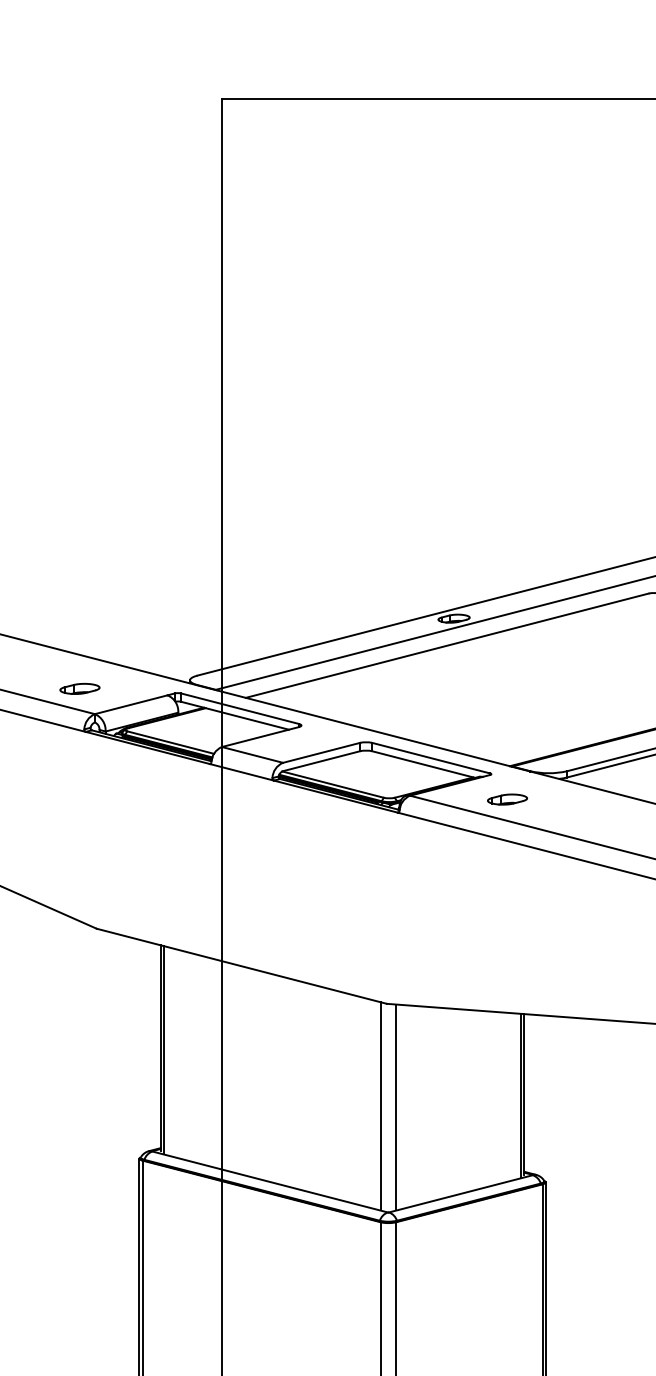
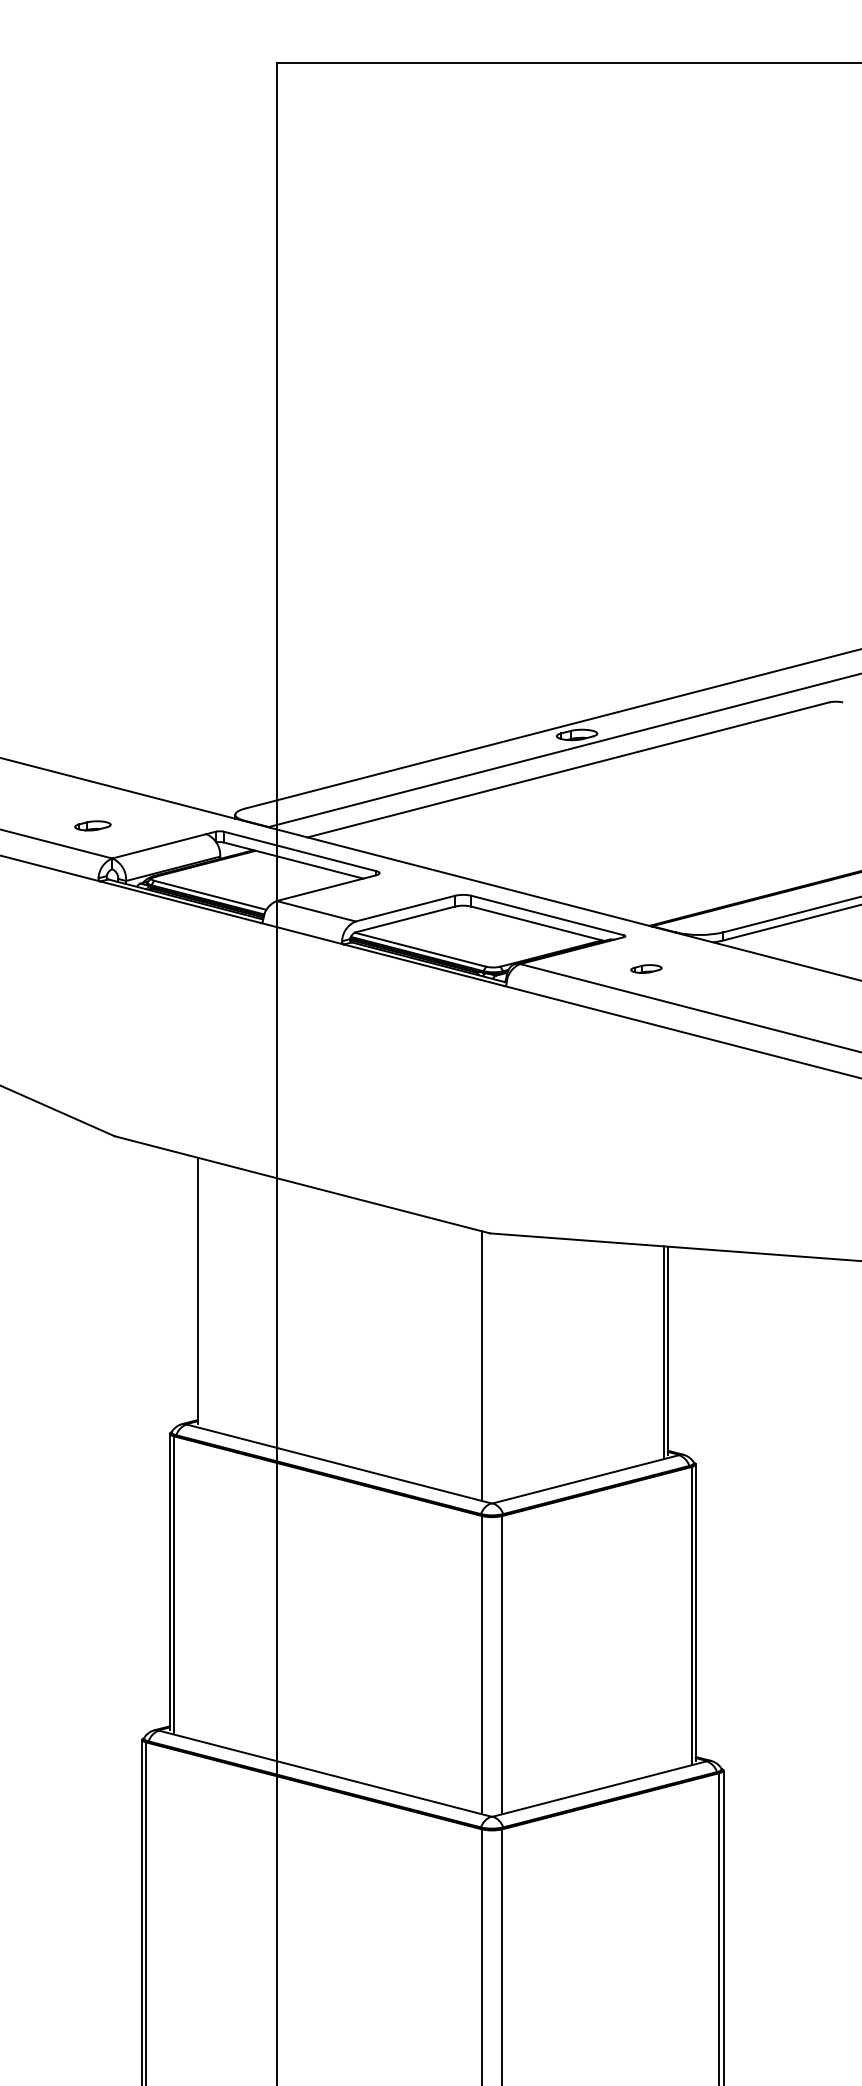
part: (79, 688) -> (92, 825), size x0.7
part: (507, 799) -> (646, 968), size x0.6
line: (163, 1049) -> (201, 1292), removed
line: (396, 1106) -> (502, 1366), removed

